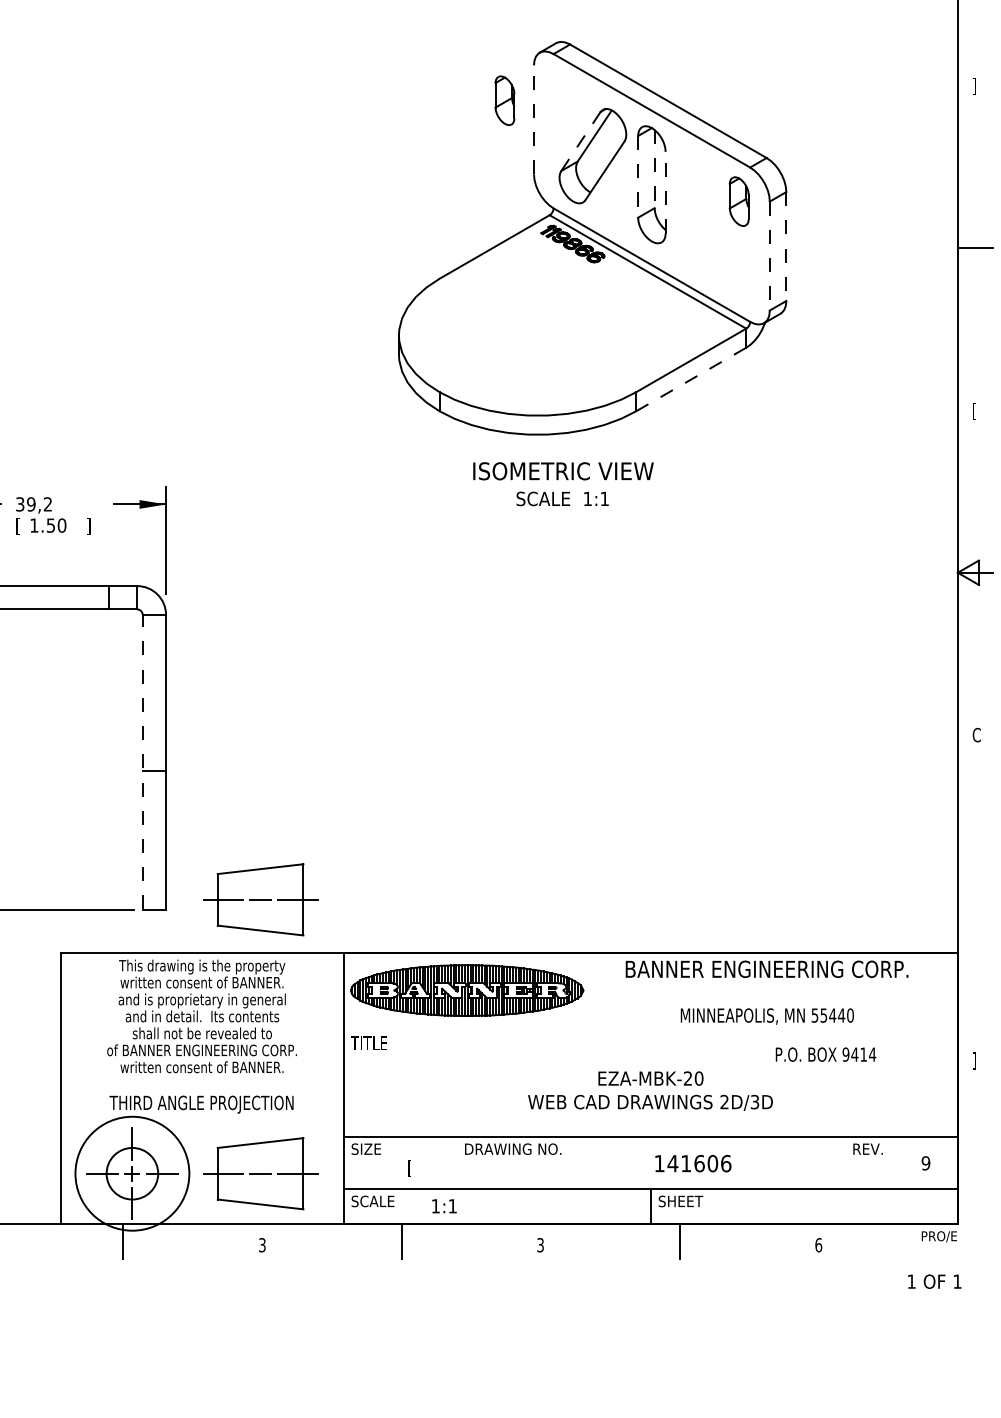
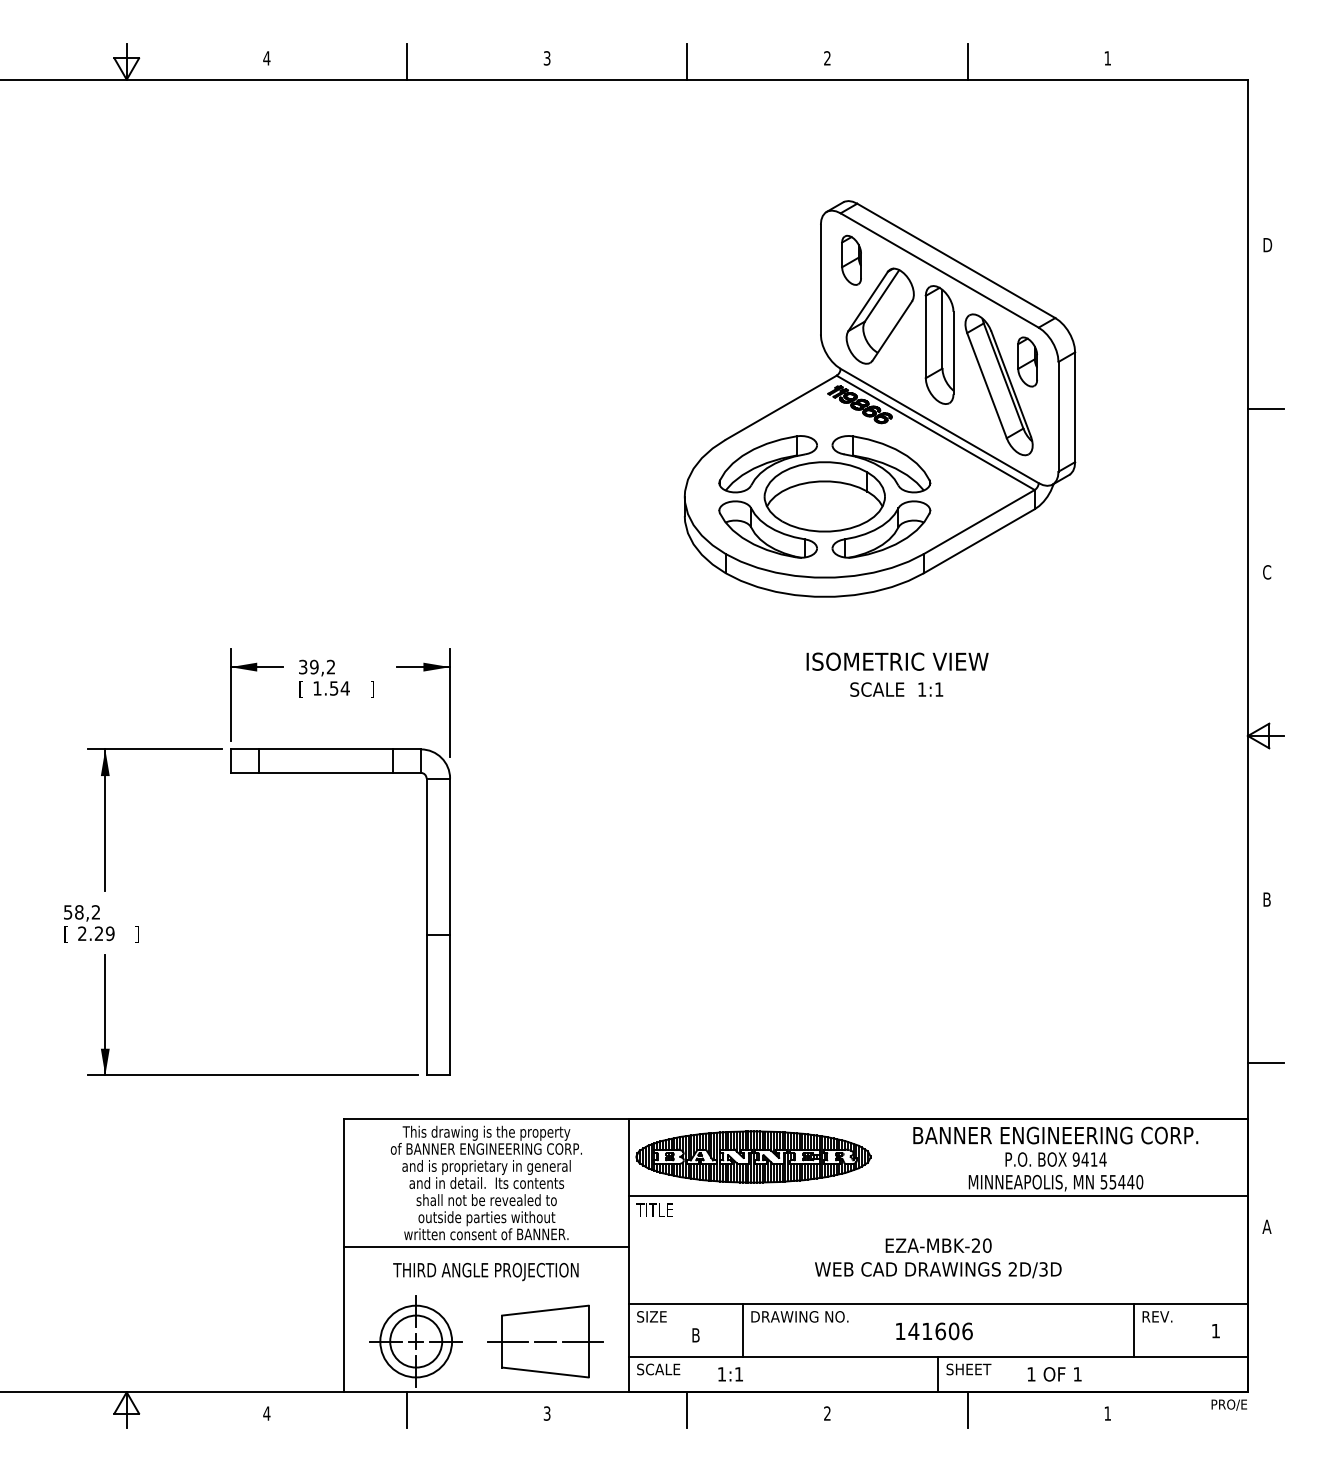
text: (977, 86) -> (1267, 245), ] -> D
part: (504, 99) -> (851, 259), moved
line: (533, 119) -> (820, 279), dashed -> solid
line: (581, 141) -> (868, 301), dashed -> solid
line: (654, 169) -> (942, 329), dashed -> solid
line: (637, 177) -> (925, 337), dashed -> solid
line: (665, 192) -> (953, 352), dashed -> solid
part: (710, 223) -> (998, 384), added
line: (786, 246) -> (1075, 407), dashed -> solid
line: (769, 255) -> (1058, 416), dashed -> solid
part: (537, 335) -> (824, 496), added
line: (691, 379) -> (979, 541), dashed -> solid
text: (977, 411) -> (1267, 573), [ -> C
text: (563, 483) -> (897, 674), moved
text: (61, 525) -> (344, 688), 1.50 -> 1.54
text: (977, 735) -> (1267, 899), C -> B
line: (142, 761) -> (426, 926), dashed -> solid
line: (975, 897) -> (1265, 1063), added
part: (260, 899) -> (545, 1065), removed
text: (201, 982) -> (485, 1148), written consent of BANNER. -> of BANNER ENGINEERING CORP.
line: (650, 1028) -> (938, 1195), added
text: (201, 1051) -> (485, 1218), of BANNER ENGINEERING CORP. -> outside parties without
text: (825, 1054) -> (1055, 1159), moved
text: (976, 1060) -> (1266, 1227), ] -> A
line: (202, 1080) -> (486, 1247), added
line: (456, 1162) -> (742, 1330), added
line: (845, 1162) -> (1134, 1330), added
text: (925, 1162) -> (1215, 1330), 9 -> 1
text: (693, 1163) -> (934, 1331), moved
text: (409, 1168) -> (695, 1336), [ -> B
circle: (132, 1173) -> (416, 1341), size x0.62
text: (540, 1245) -> (827, 1413), 3 -> 2
text: (818, 1245) -> (1107, 1413), 6 -> 1
text: (934, 1281) -> (1054, 1374), moved

